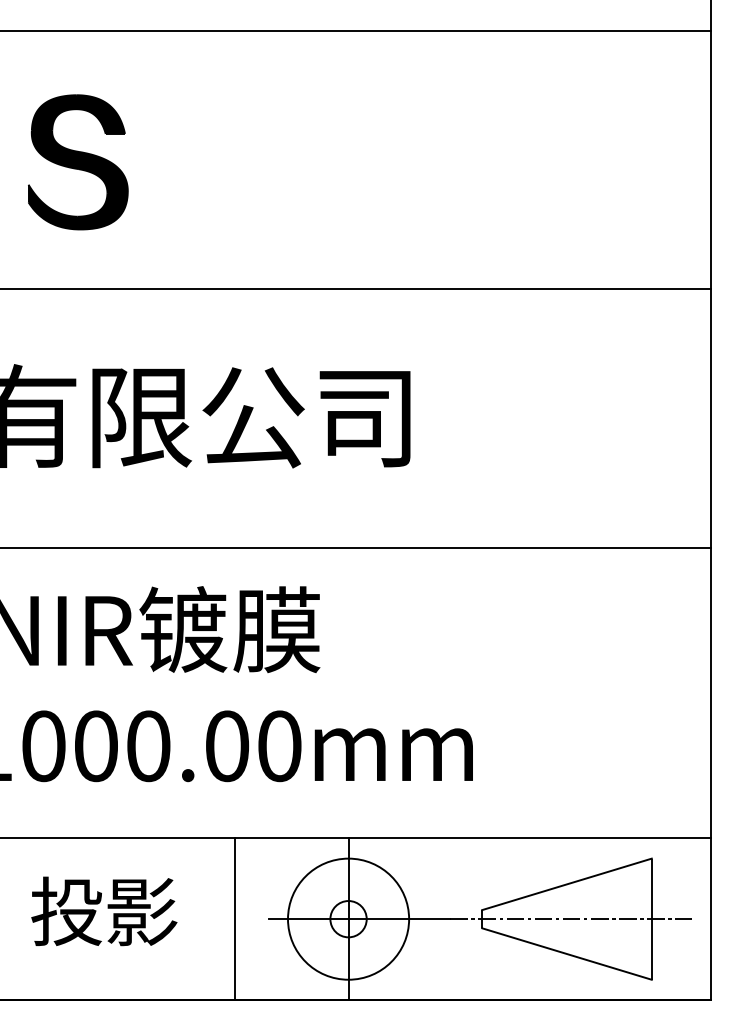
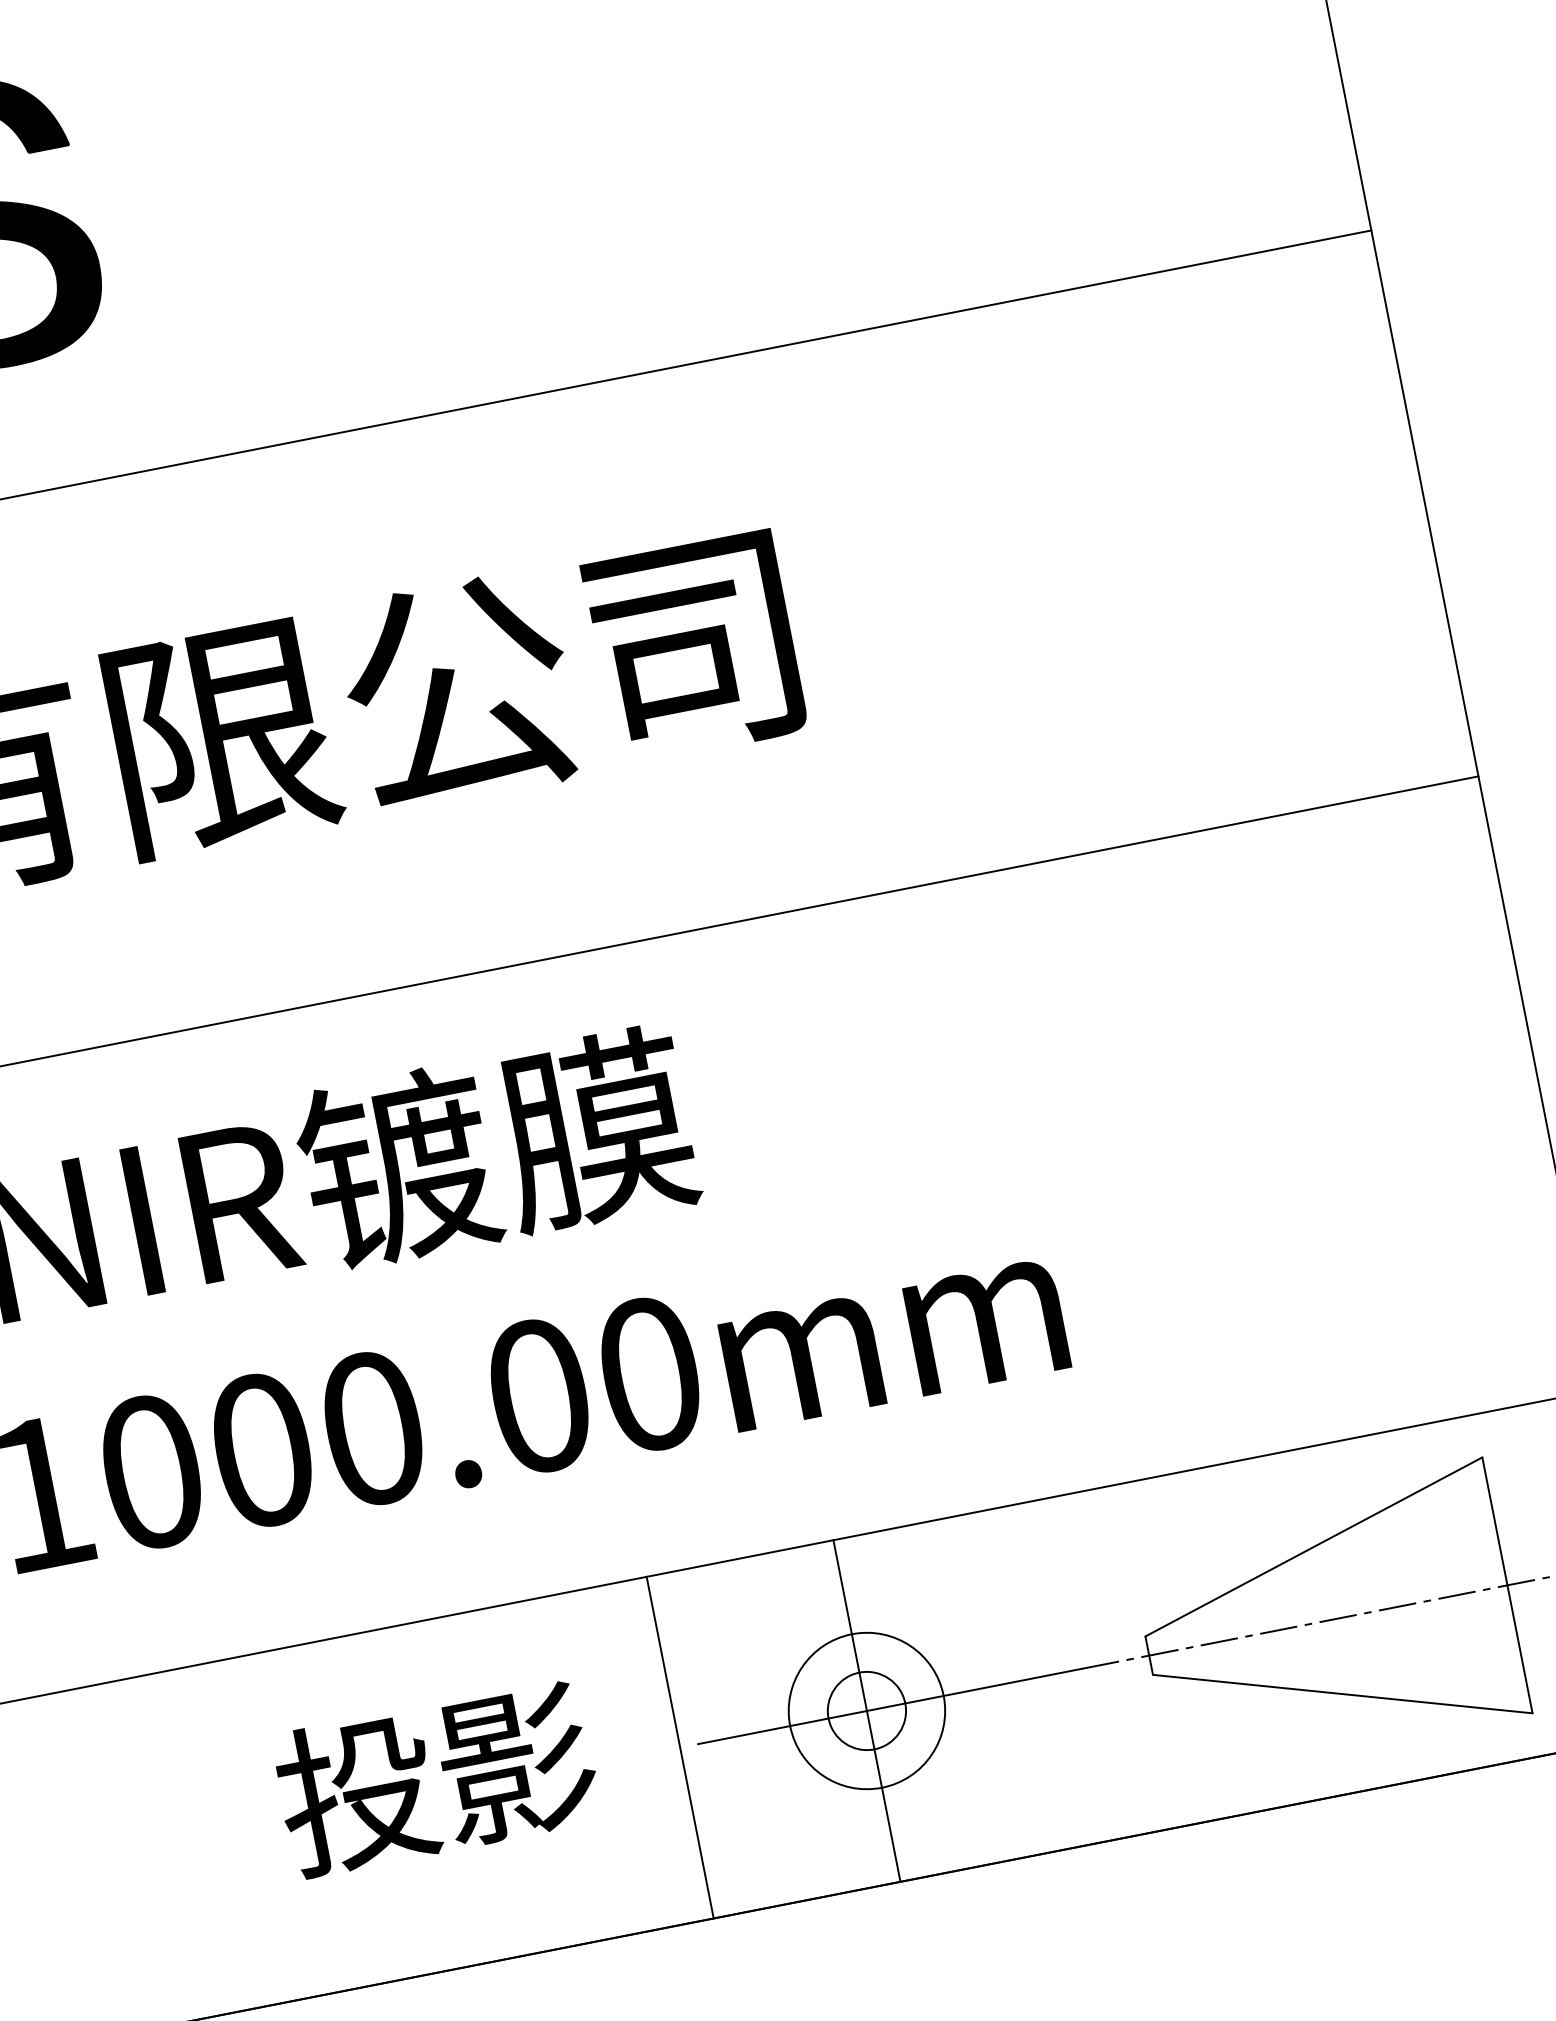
text: (104, 911) -> (436, 1778), moved
circle: (348, 918) -> (866, 1709), size x0.6
line: (235, 919) -> (681, 1748), moved

